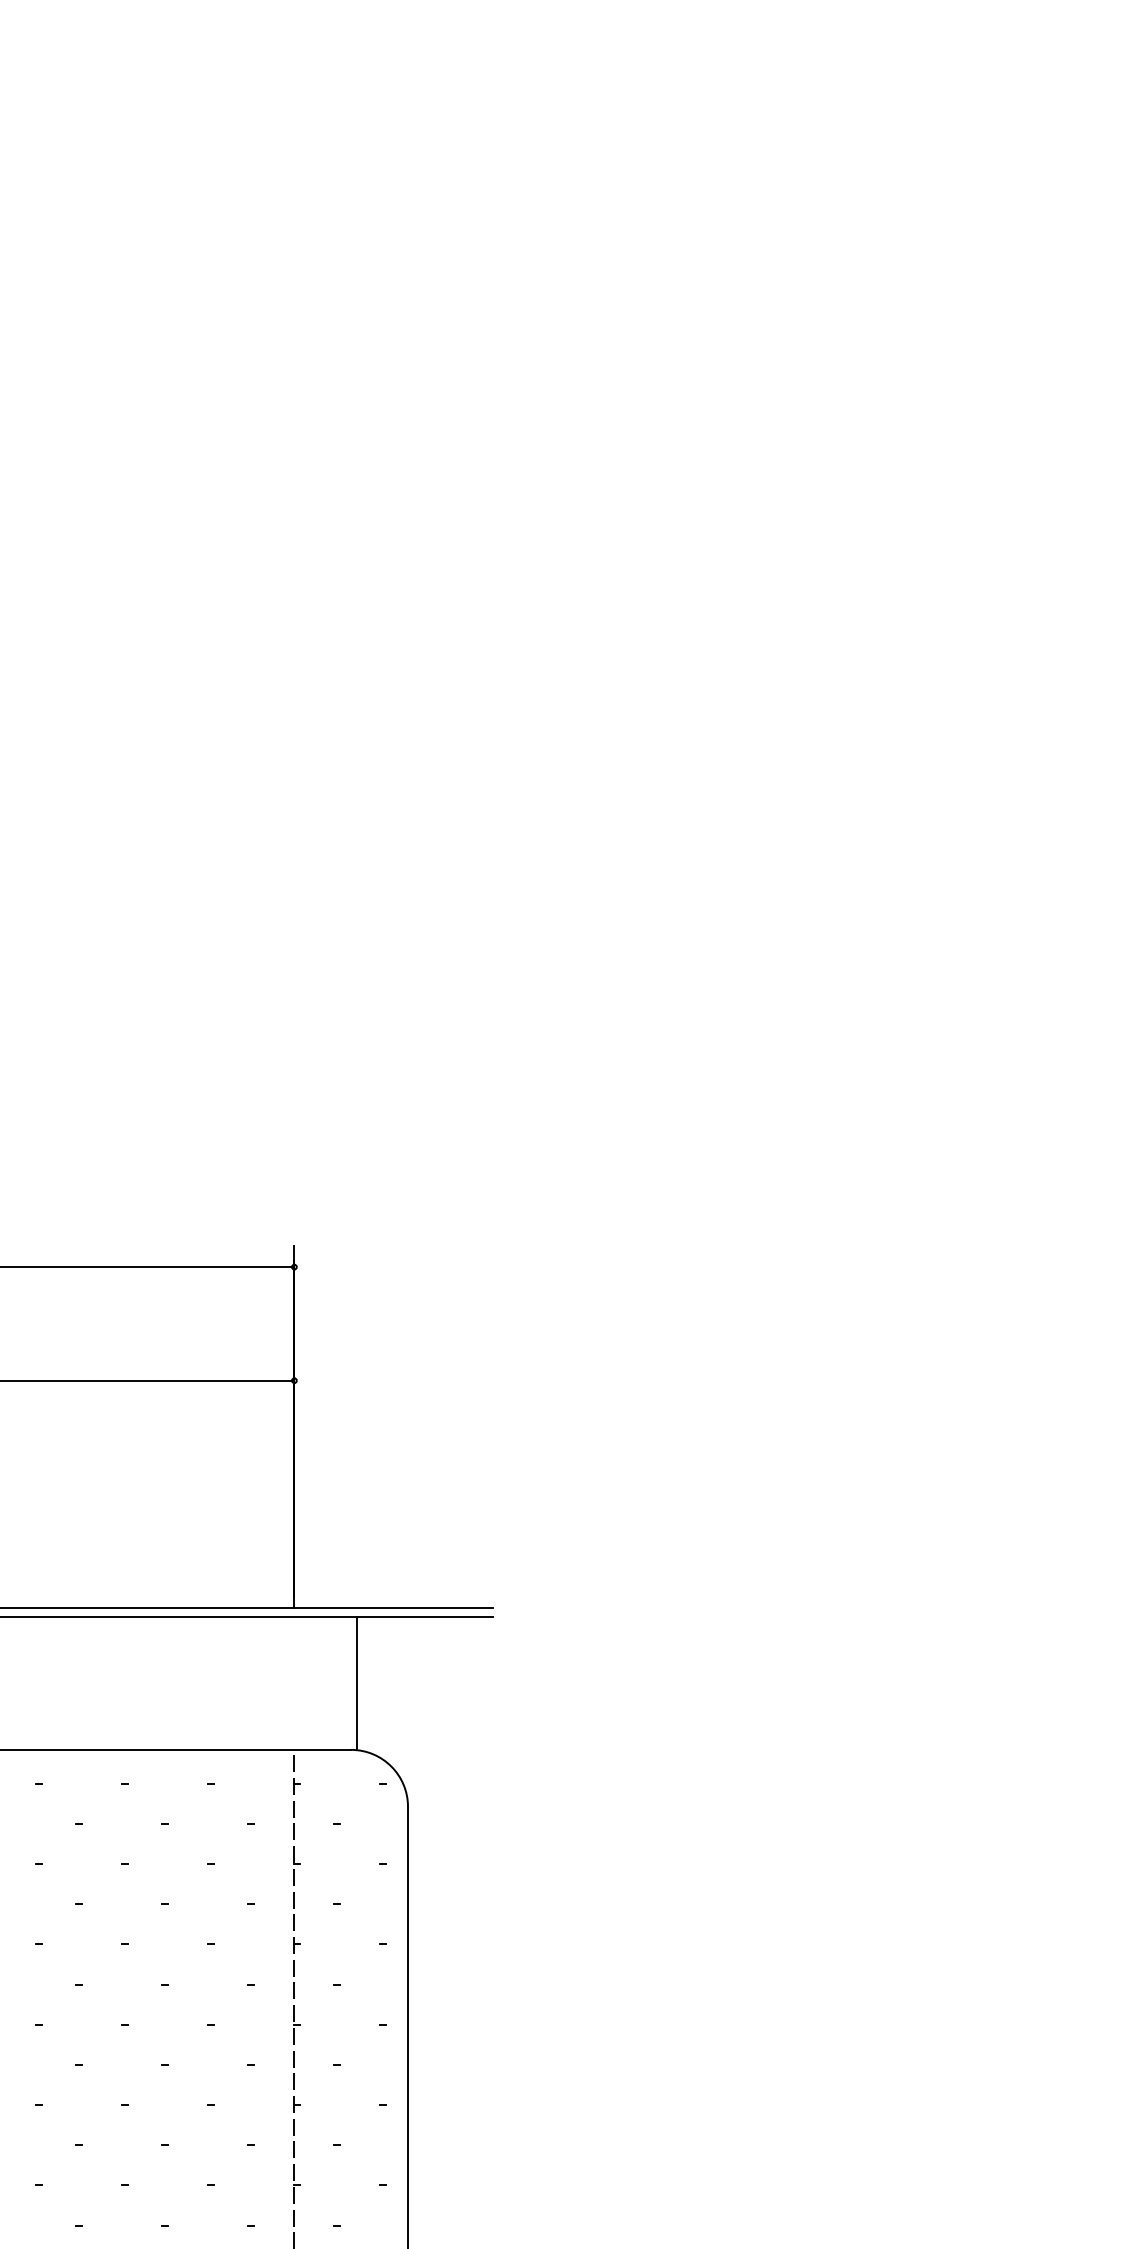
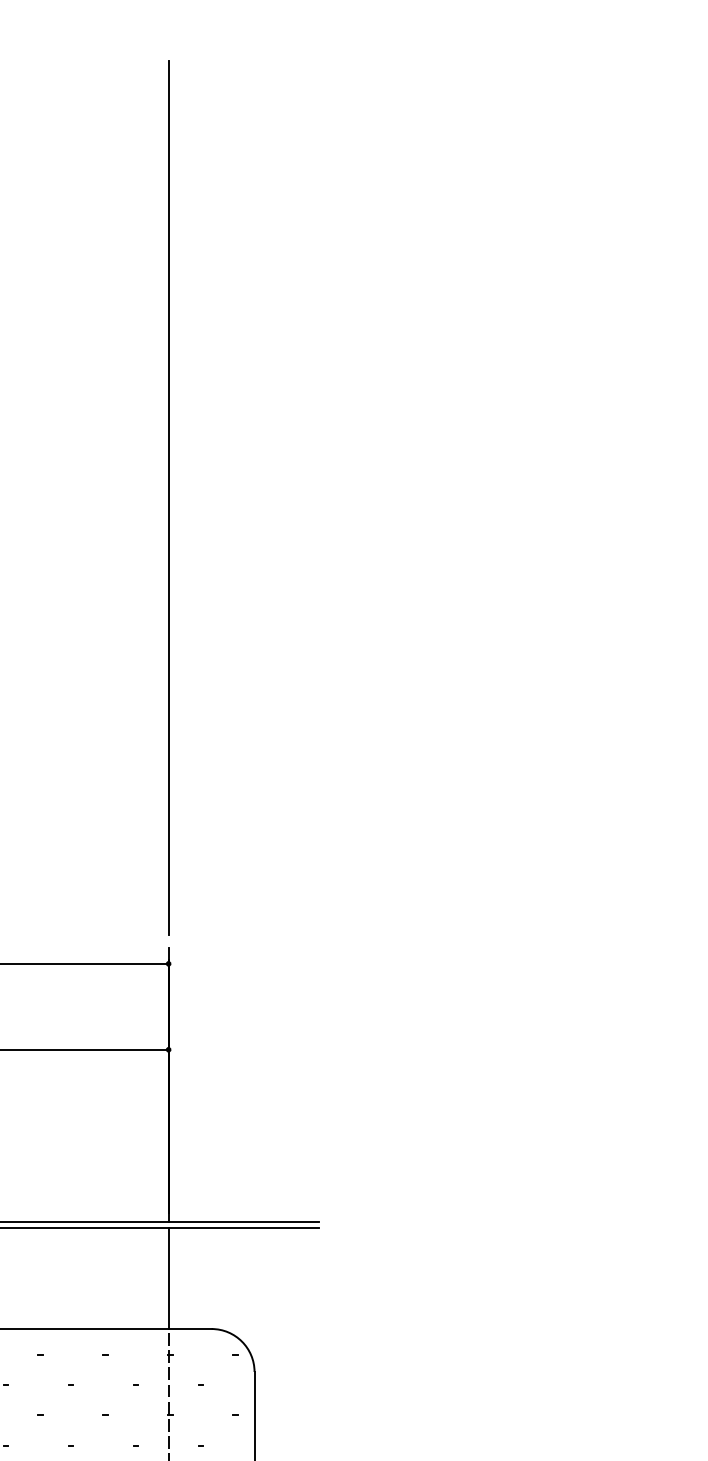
line: (294, 651) -> (168, 498), added
line: (357, 1682) -> (168, 1278), moved

